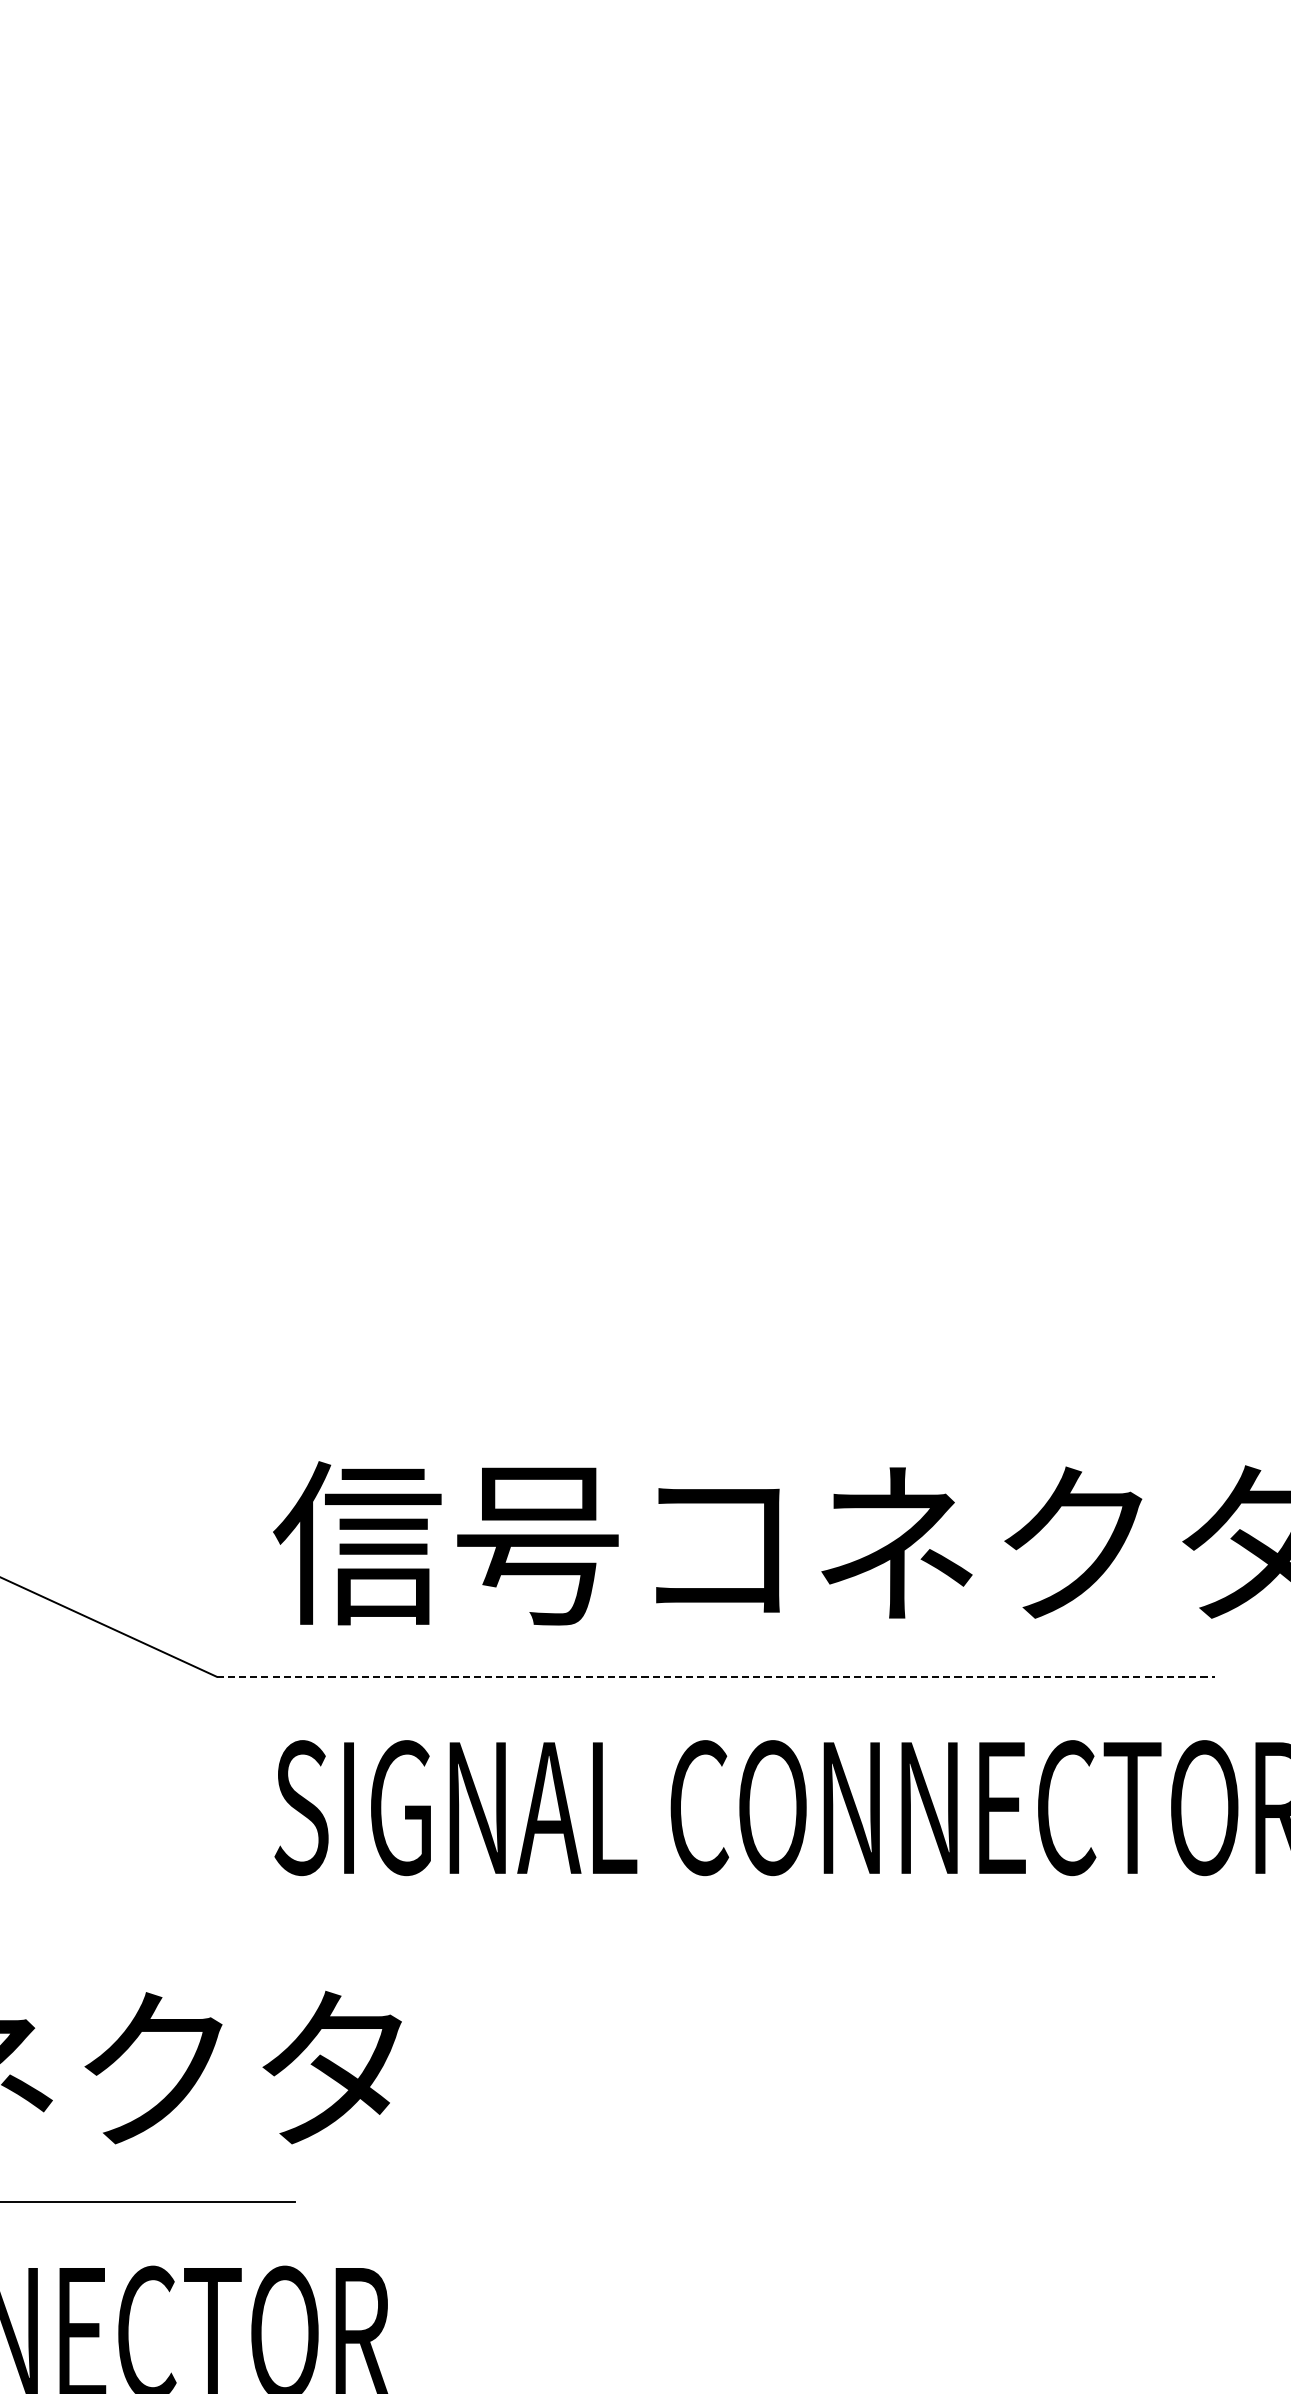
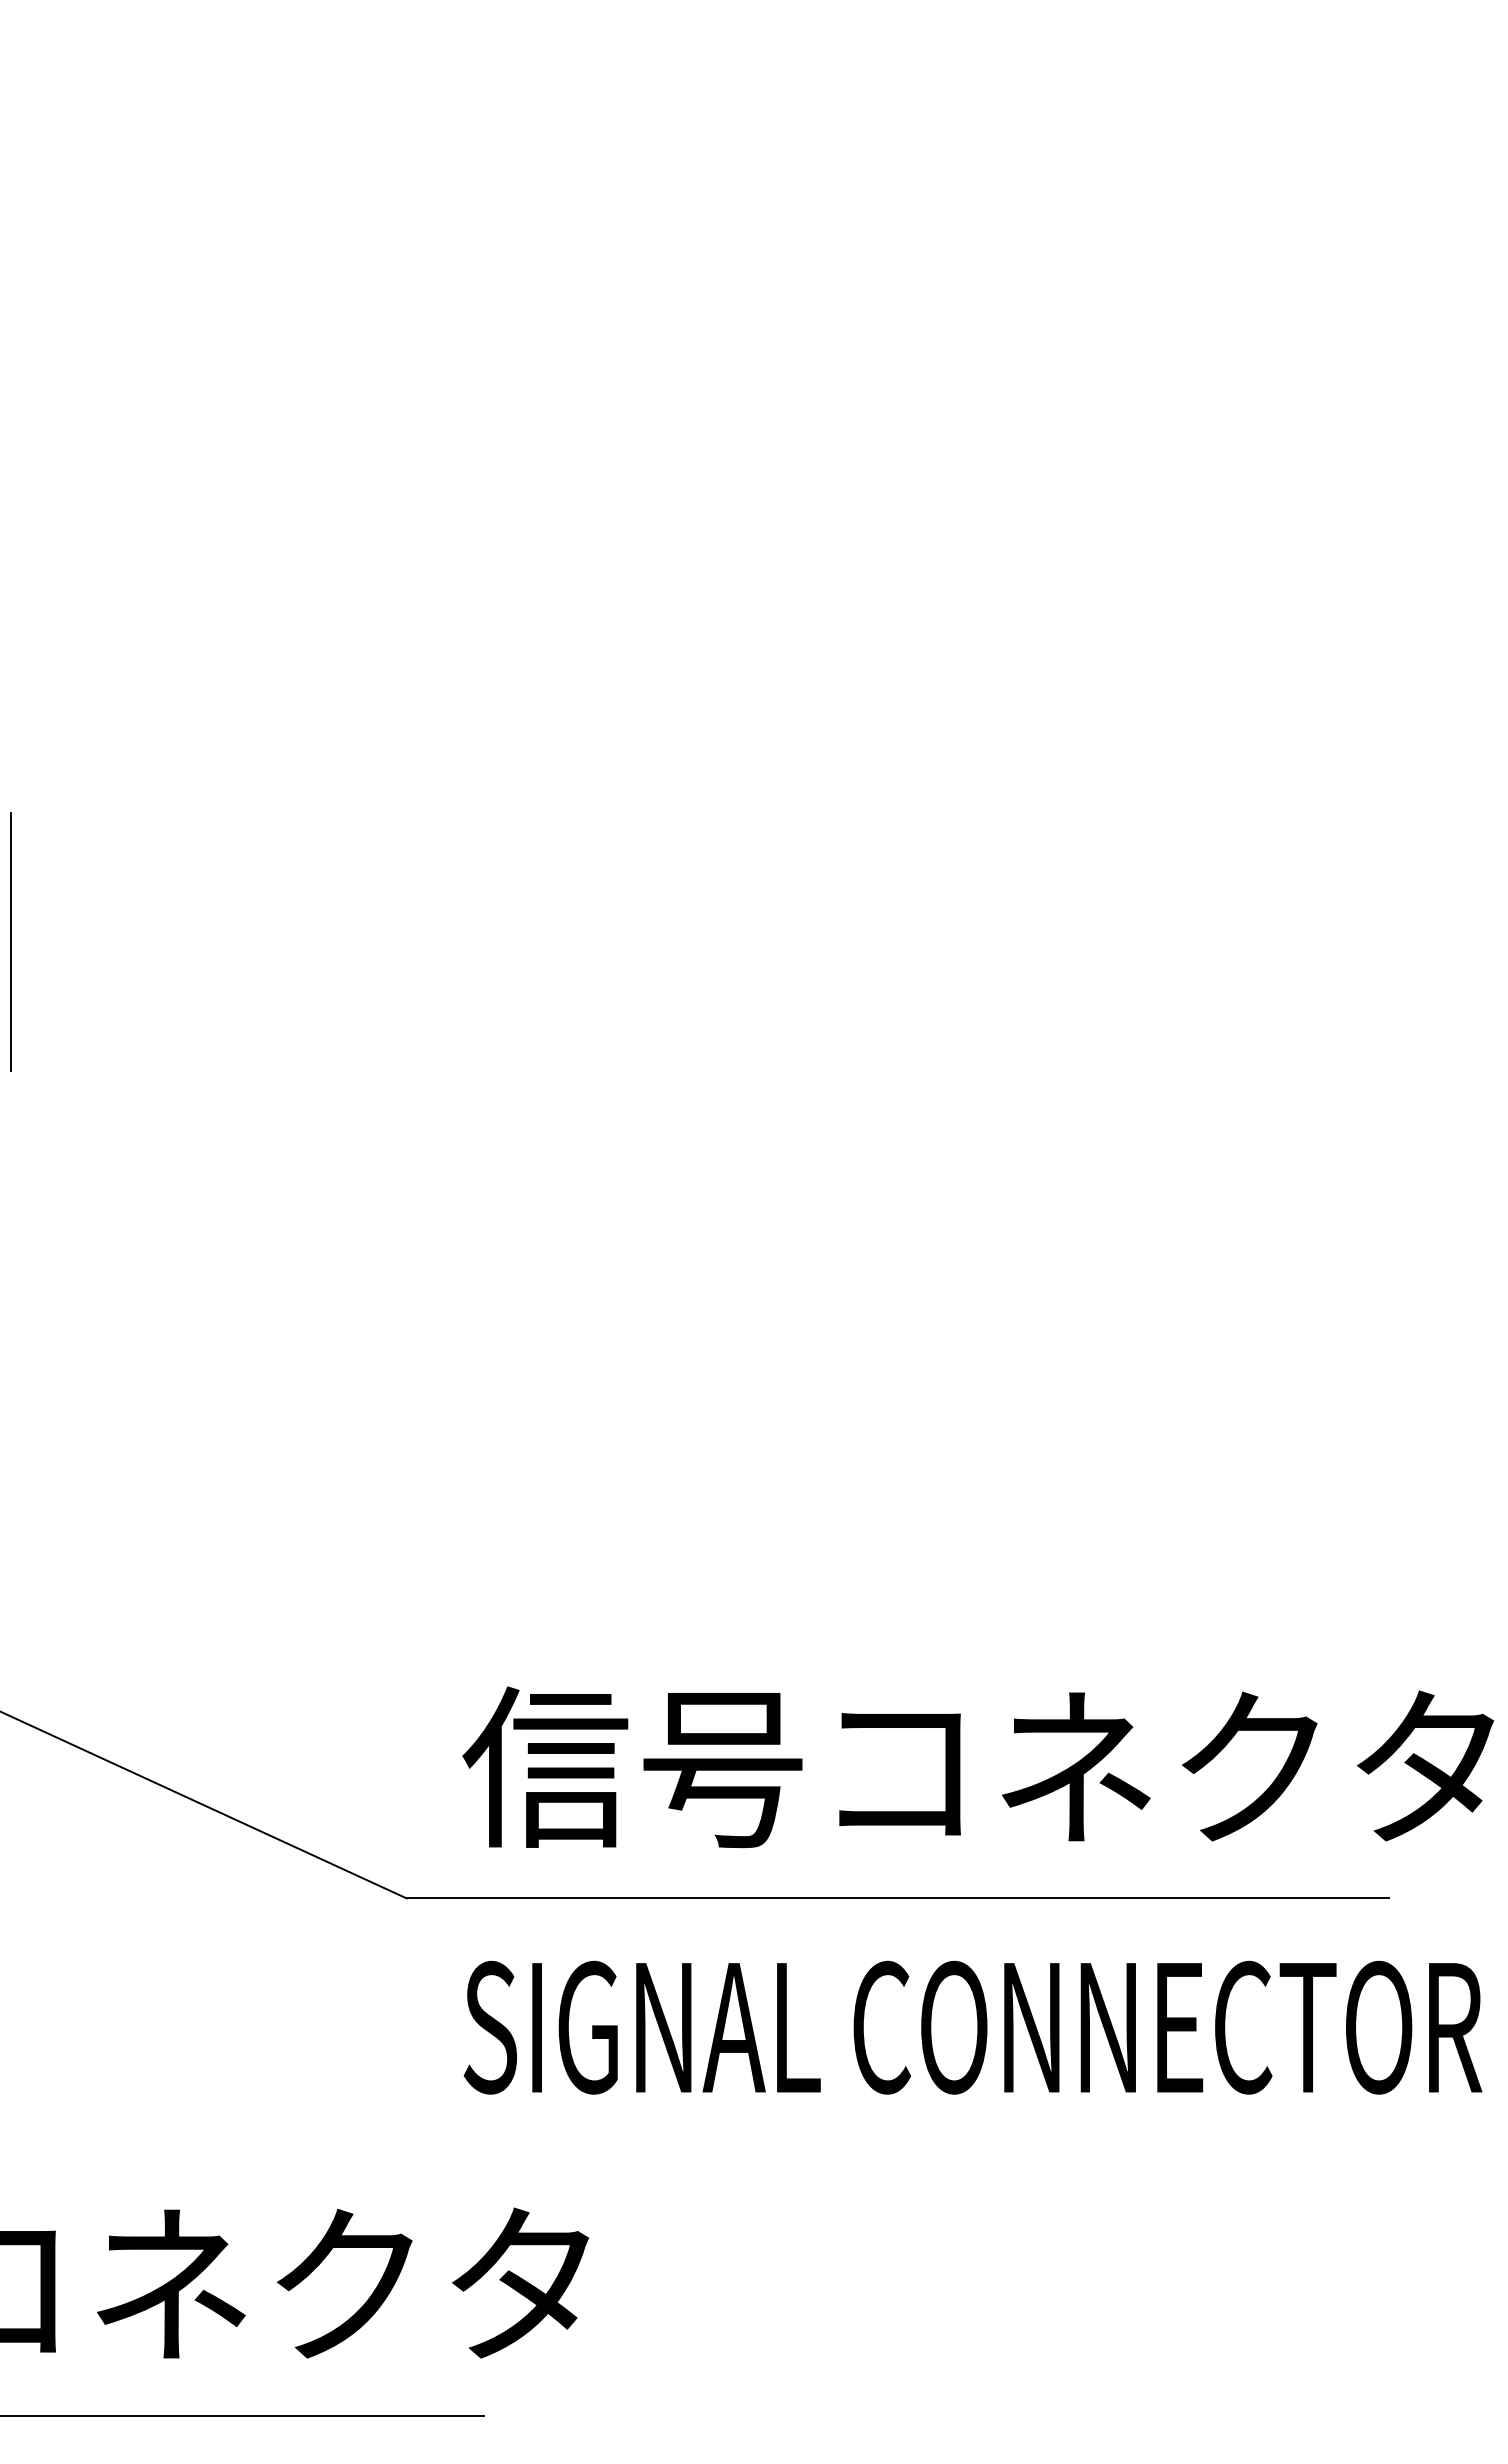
line: (716, 1676) -> (898, 1898), dashed -> solid

